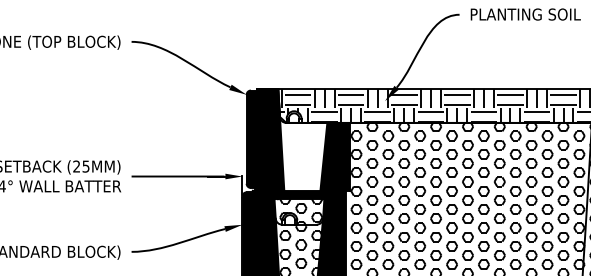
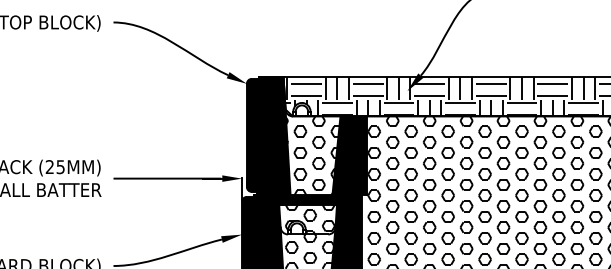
hatch: (303, 156) -> (312, 155), added

